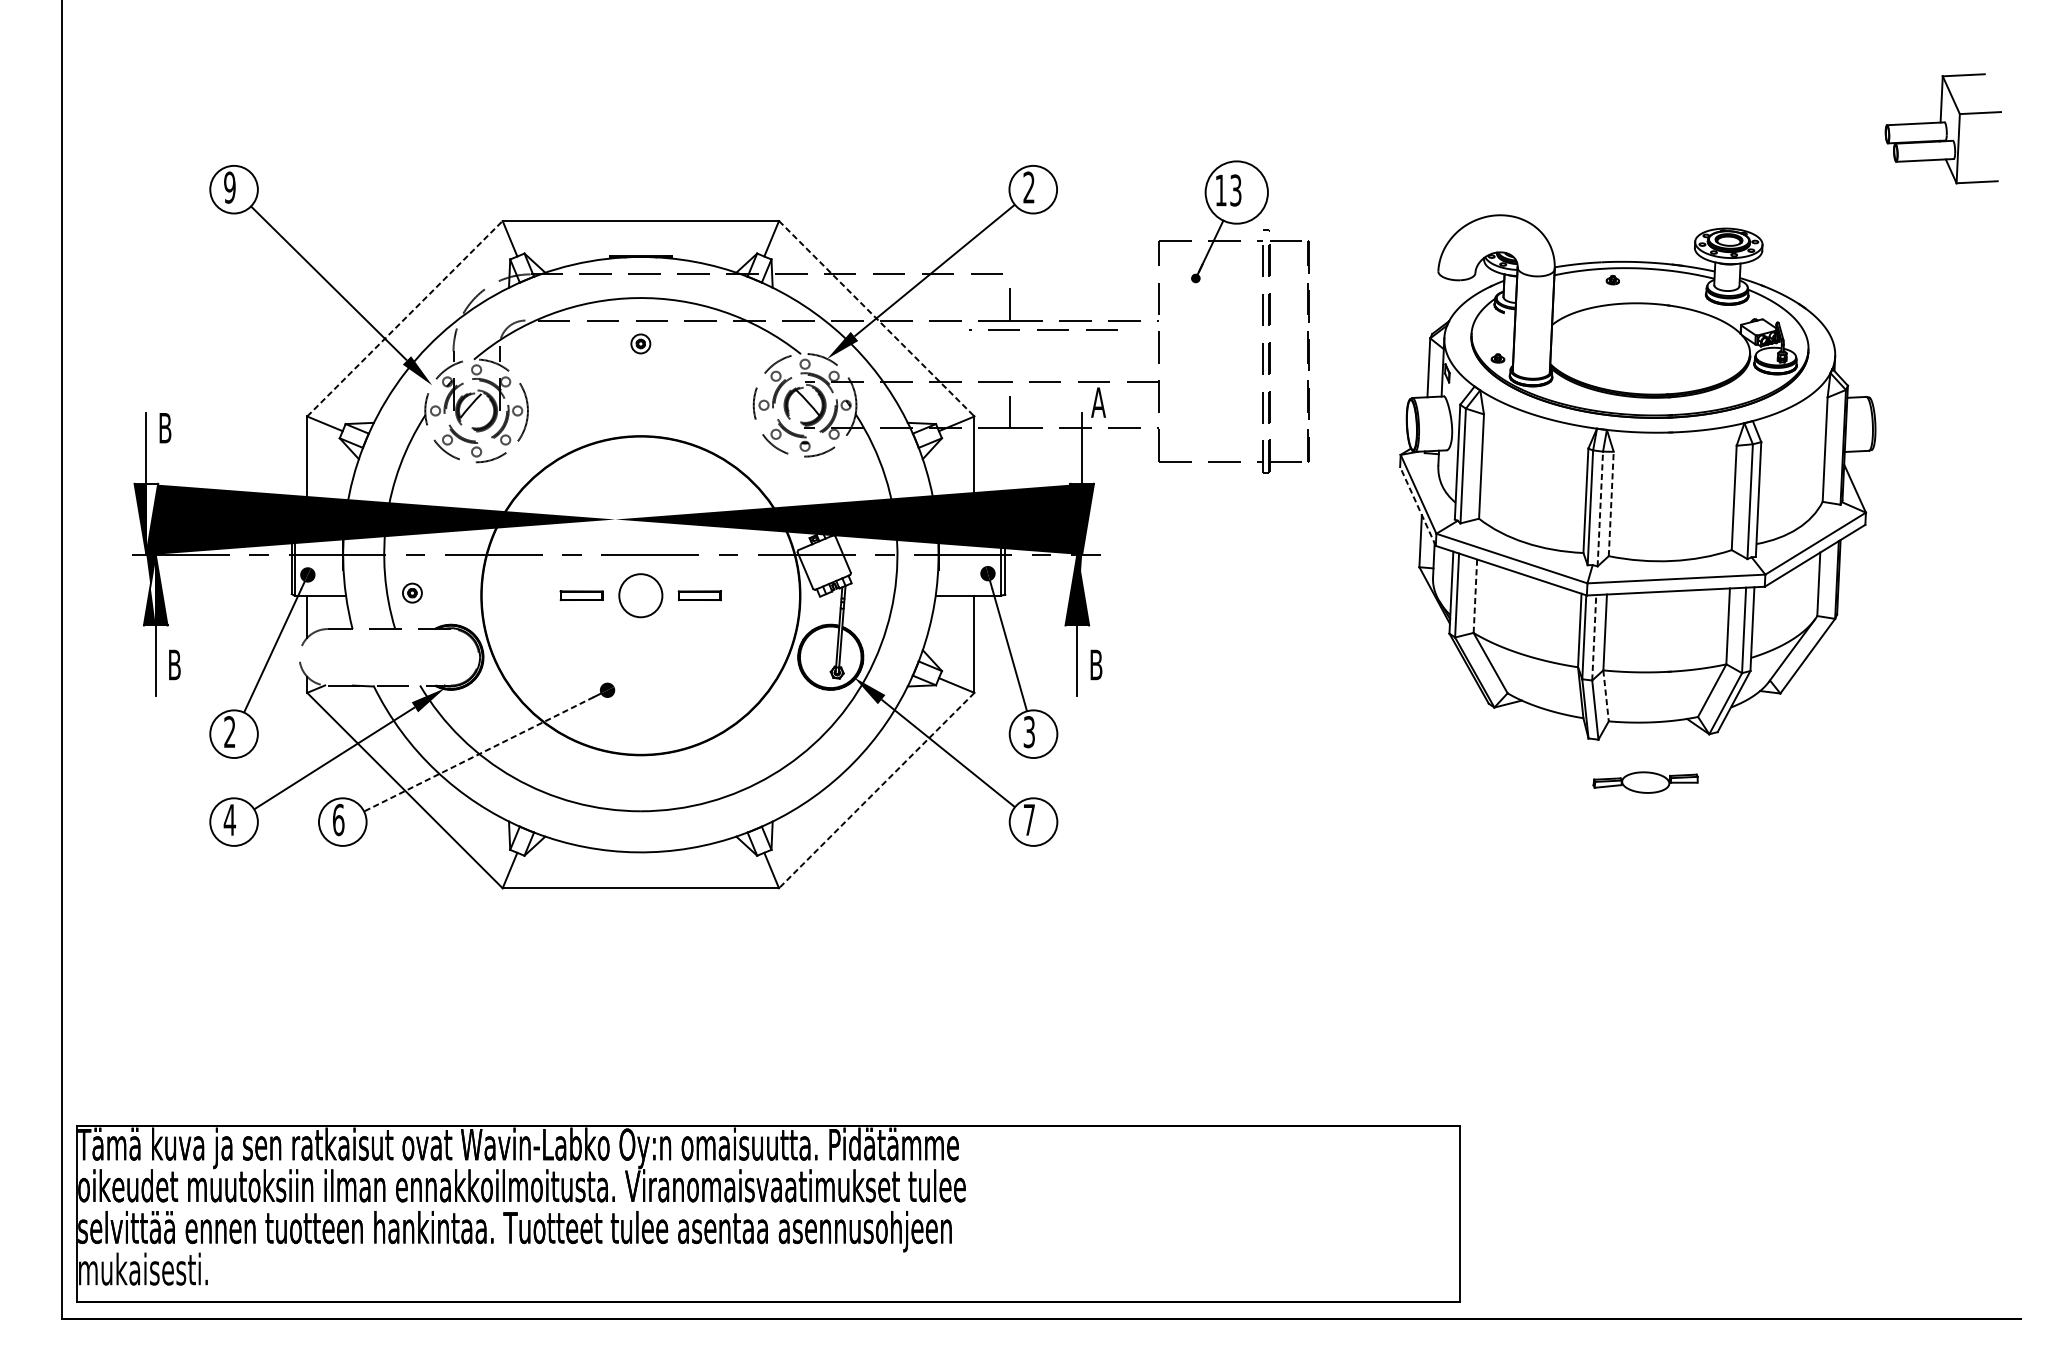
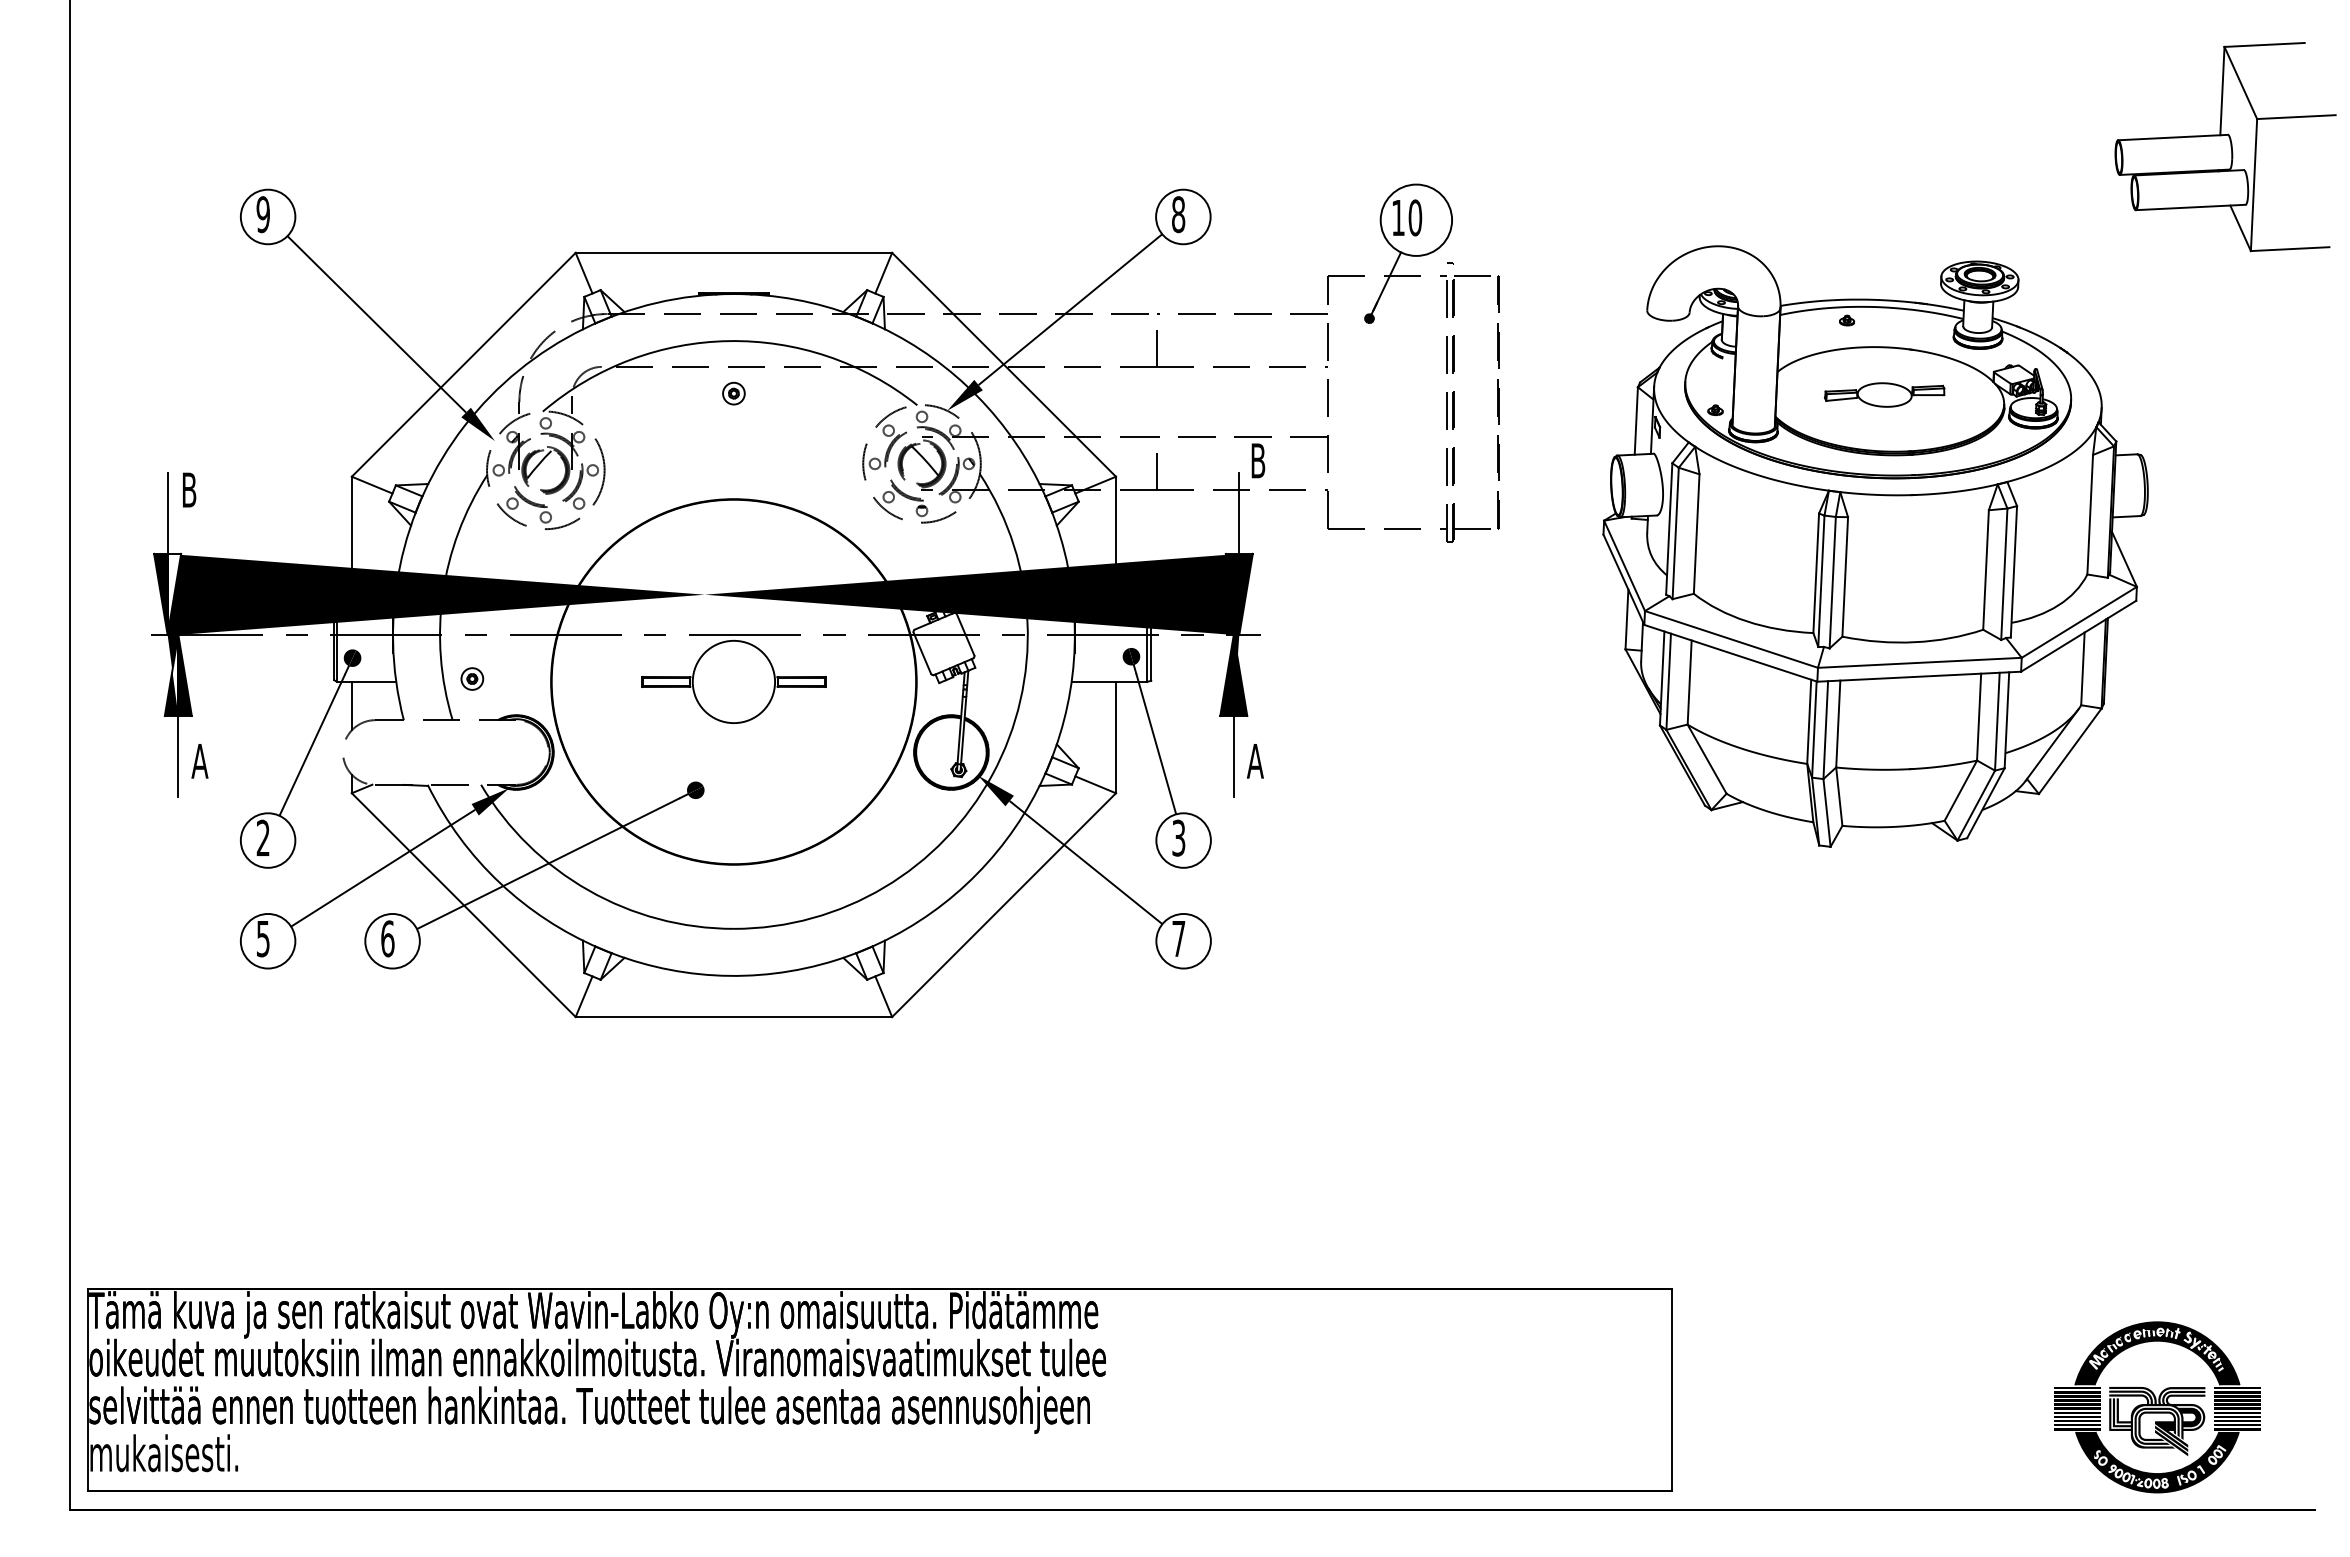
part: (1943, 129) -> (2225, 147), size x1.67
text: (1029, 187) -> (1178, 214), 2 -> 8
text: (1236, 190) -> (1415, 217), 13 -> 10
line: (405, 318) -> (464, 364), dashed -> solid
line: (877, 319) -> (1004, 365), dashed -> solid
line: (1043, 329) -> (1242, 313), moved
text: (1098, 402) -> (1257, 460), A -> B
line: (1611, 503) -> (1845, 576), dashed -> solid
line: (1417, 506) -> (1623, 579), dashed -> solid
line: (1600, 508) -> (1832, 582), dashed -> solid
circle: (640, 595) -> (733, 681), size x1.67
line: (1475, 596) -> (1689, 682), dashed -> solid
line: (1594, 638) -> (1825, 730), dashed -> solid
text: (174, 665) -> (199, 761), B -> A
text: (1095, 665) -> (1254, 761), B -> A
line: (1606, 696) -> (1839, 797), dashed -> solid
line: (478, 754) -> (548, 863), dashed -> solid
part: (1645, 782) -> (1884, 394), moved
line: (876, 790) -> (1003, 905), dashed -> solid
text: (230, 820) -> (263, 939), 4 -> 5
part: (1883, 1229) -> (2157, 1407), added

